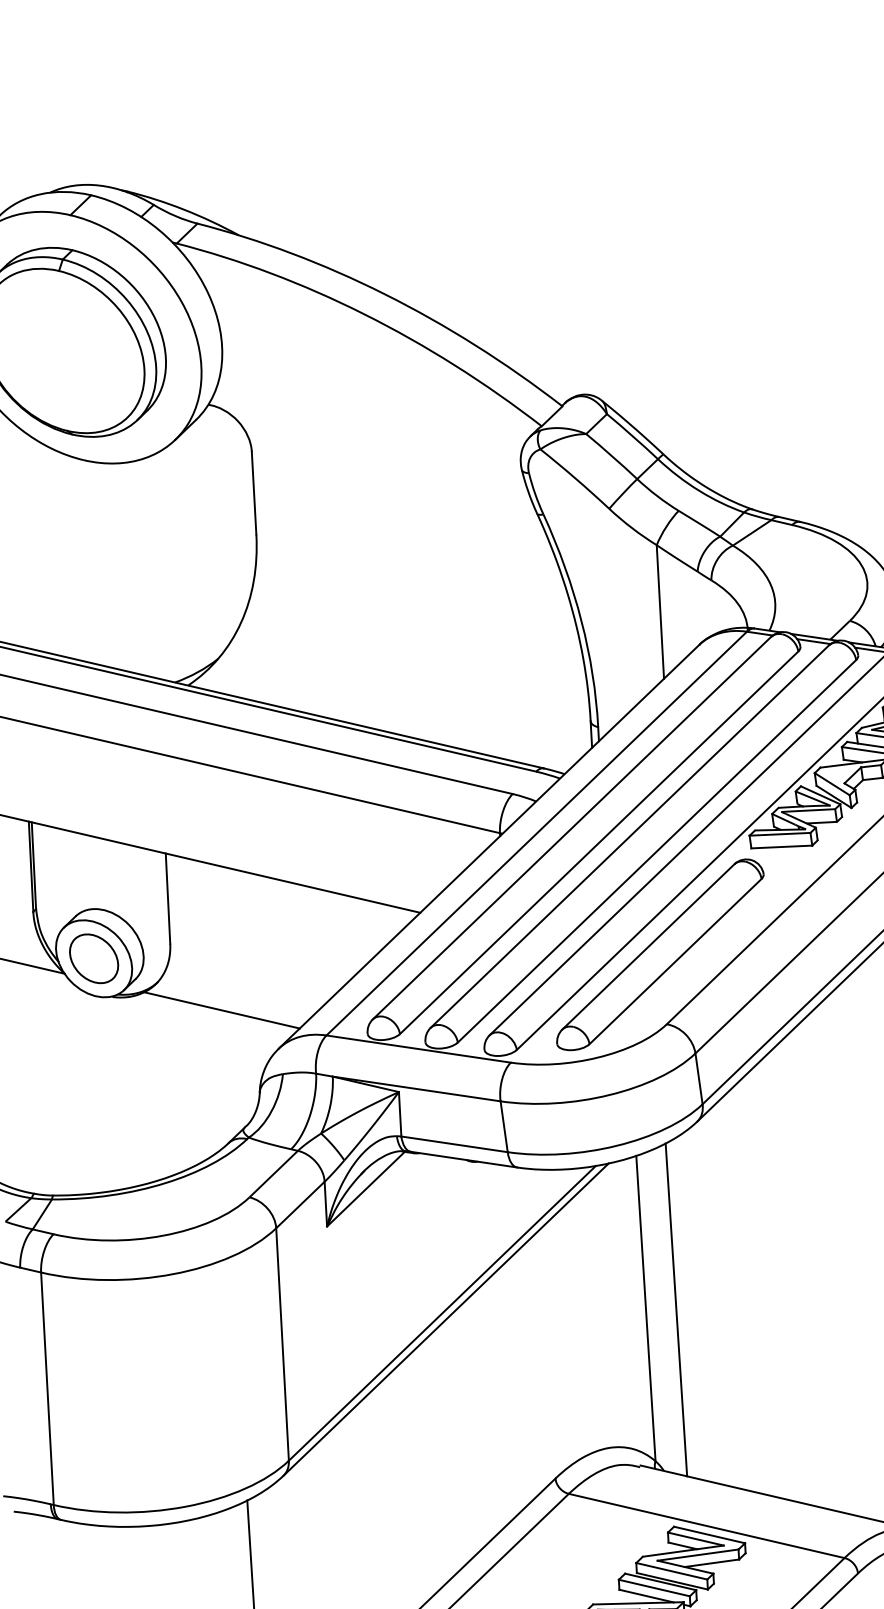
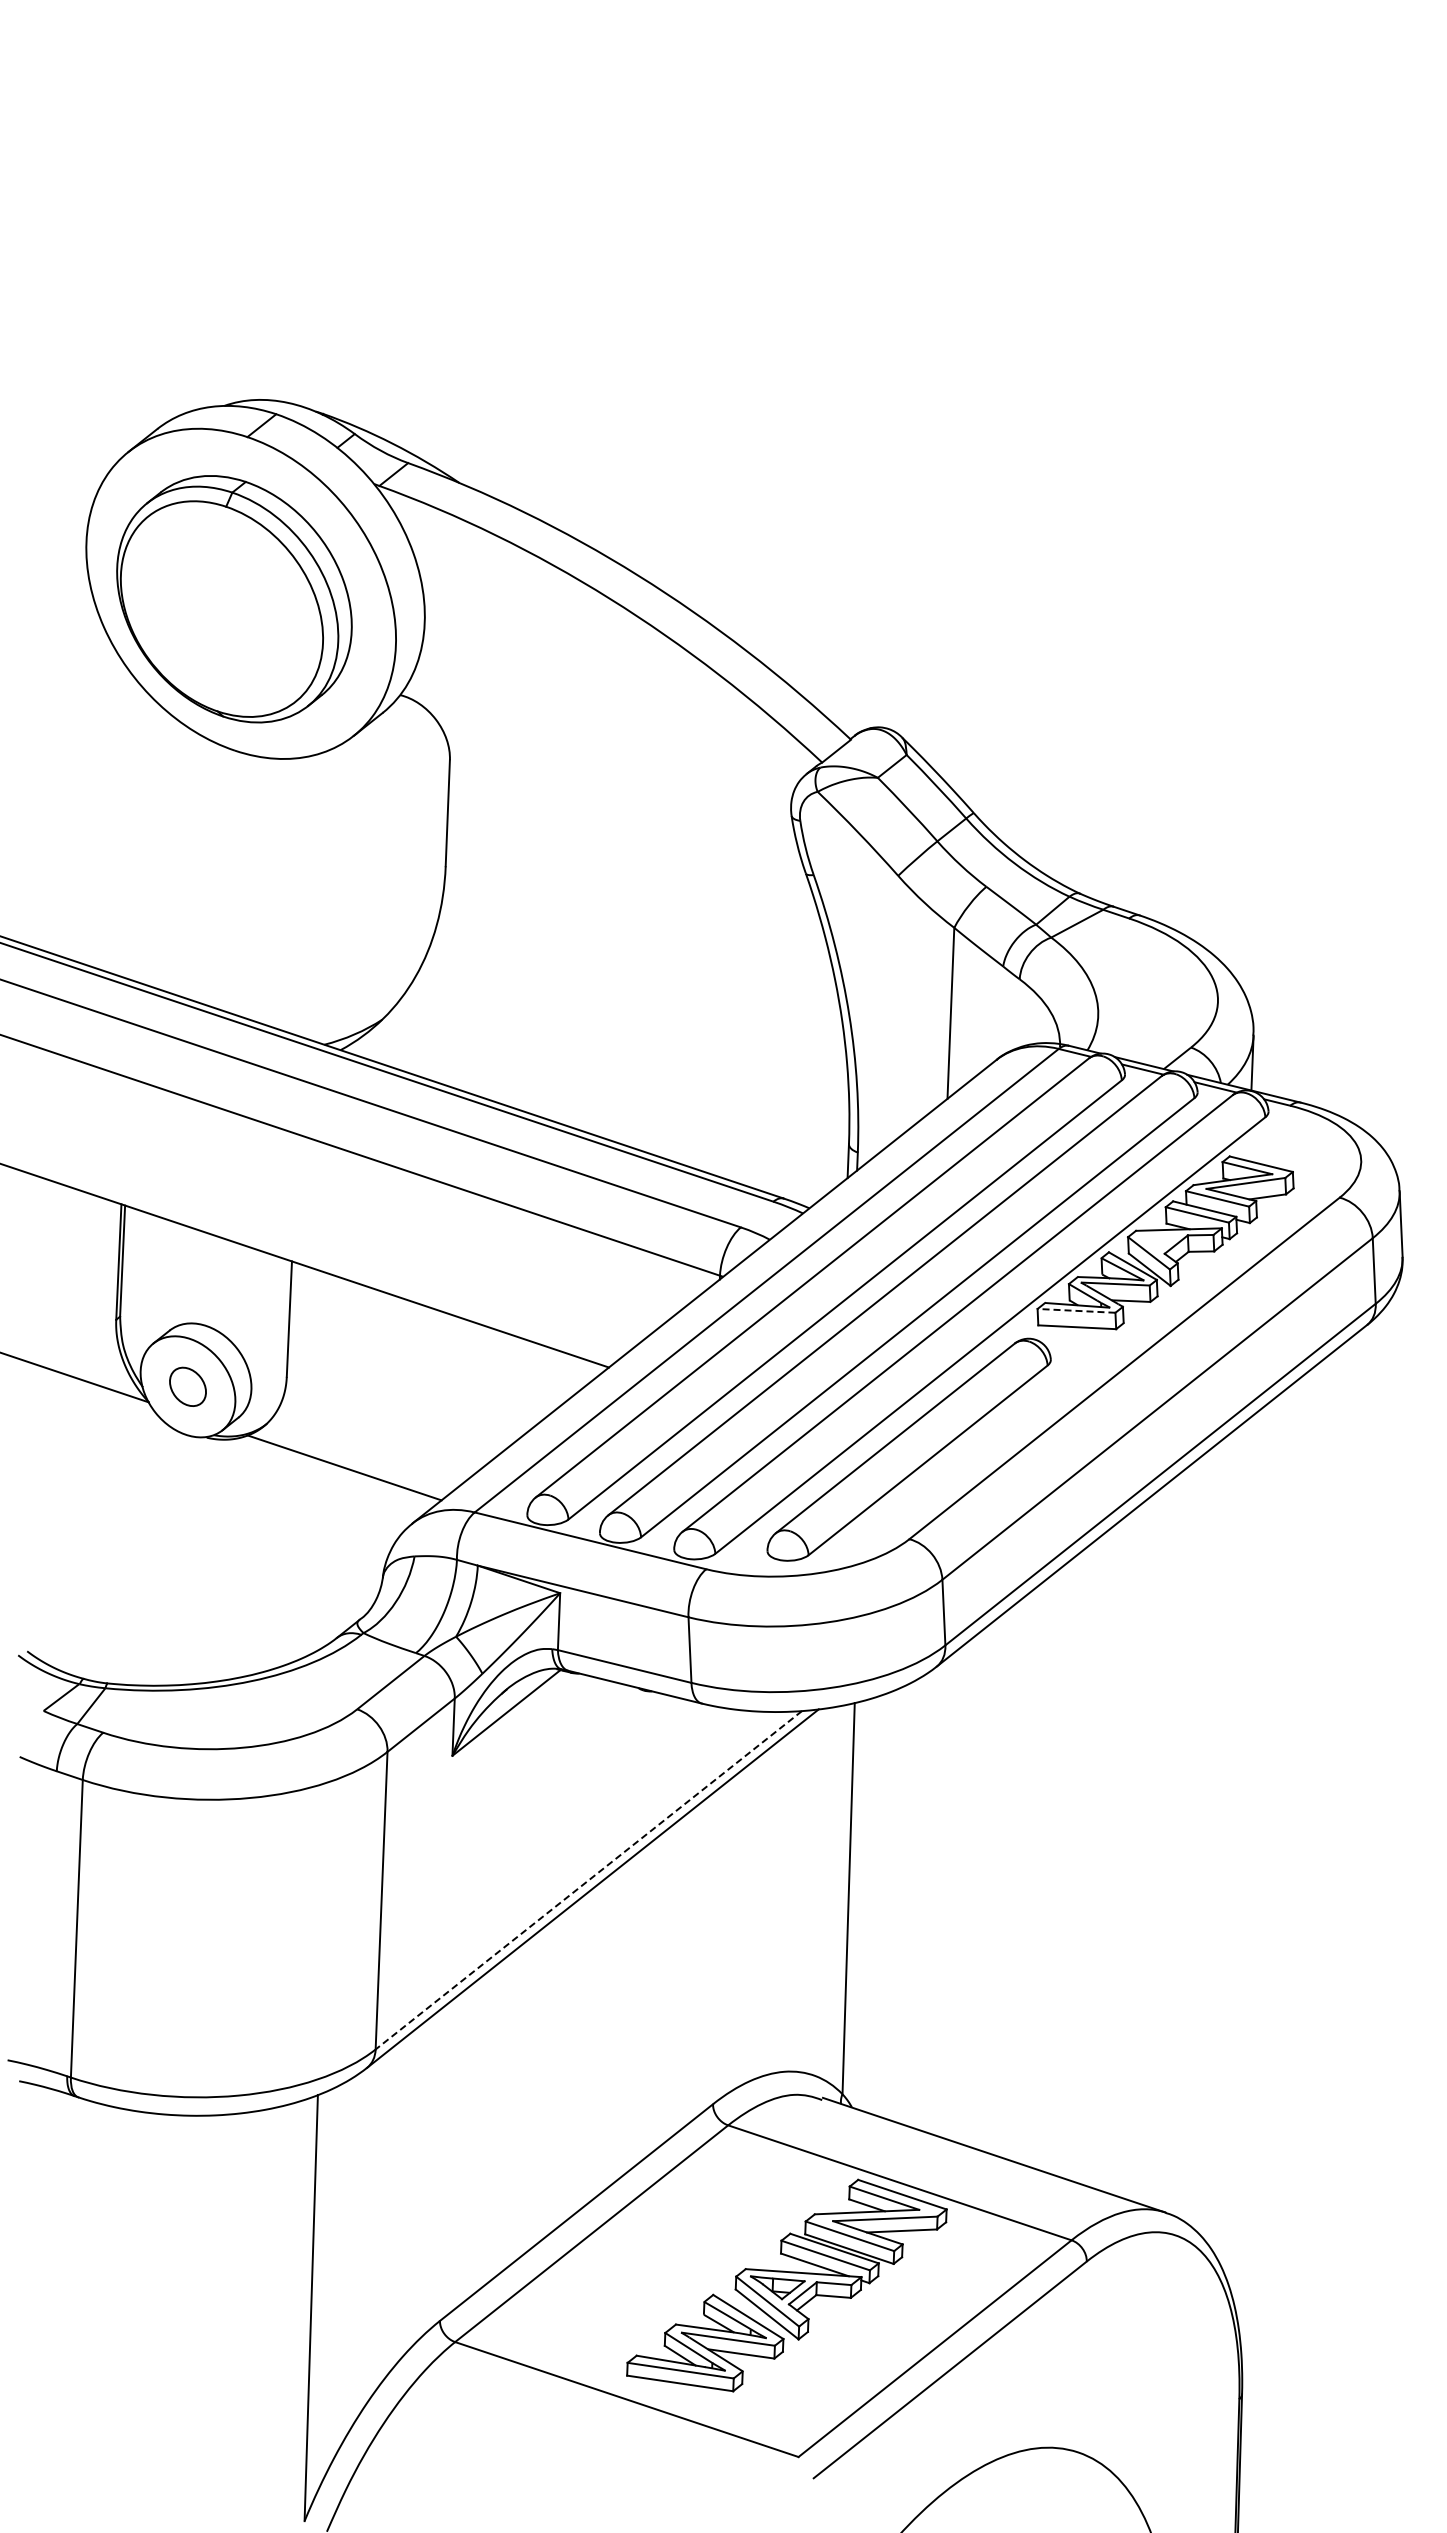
line: (780, 834) -> (1076, 1310), solid -> dashed
part: (93, 958) -> (187, 1386), size x0.6
line: (675, 1309) -> (886, 1903), removed
line: (442, 1313) -> (588, 1880), solid -> dashed

